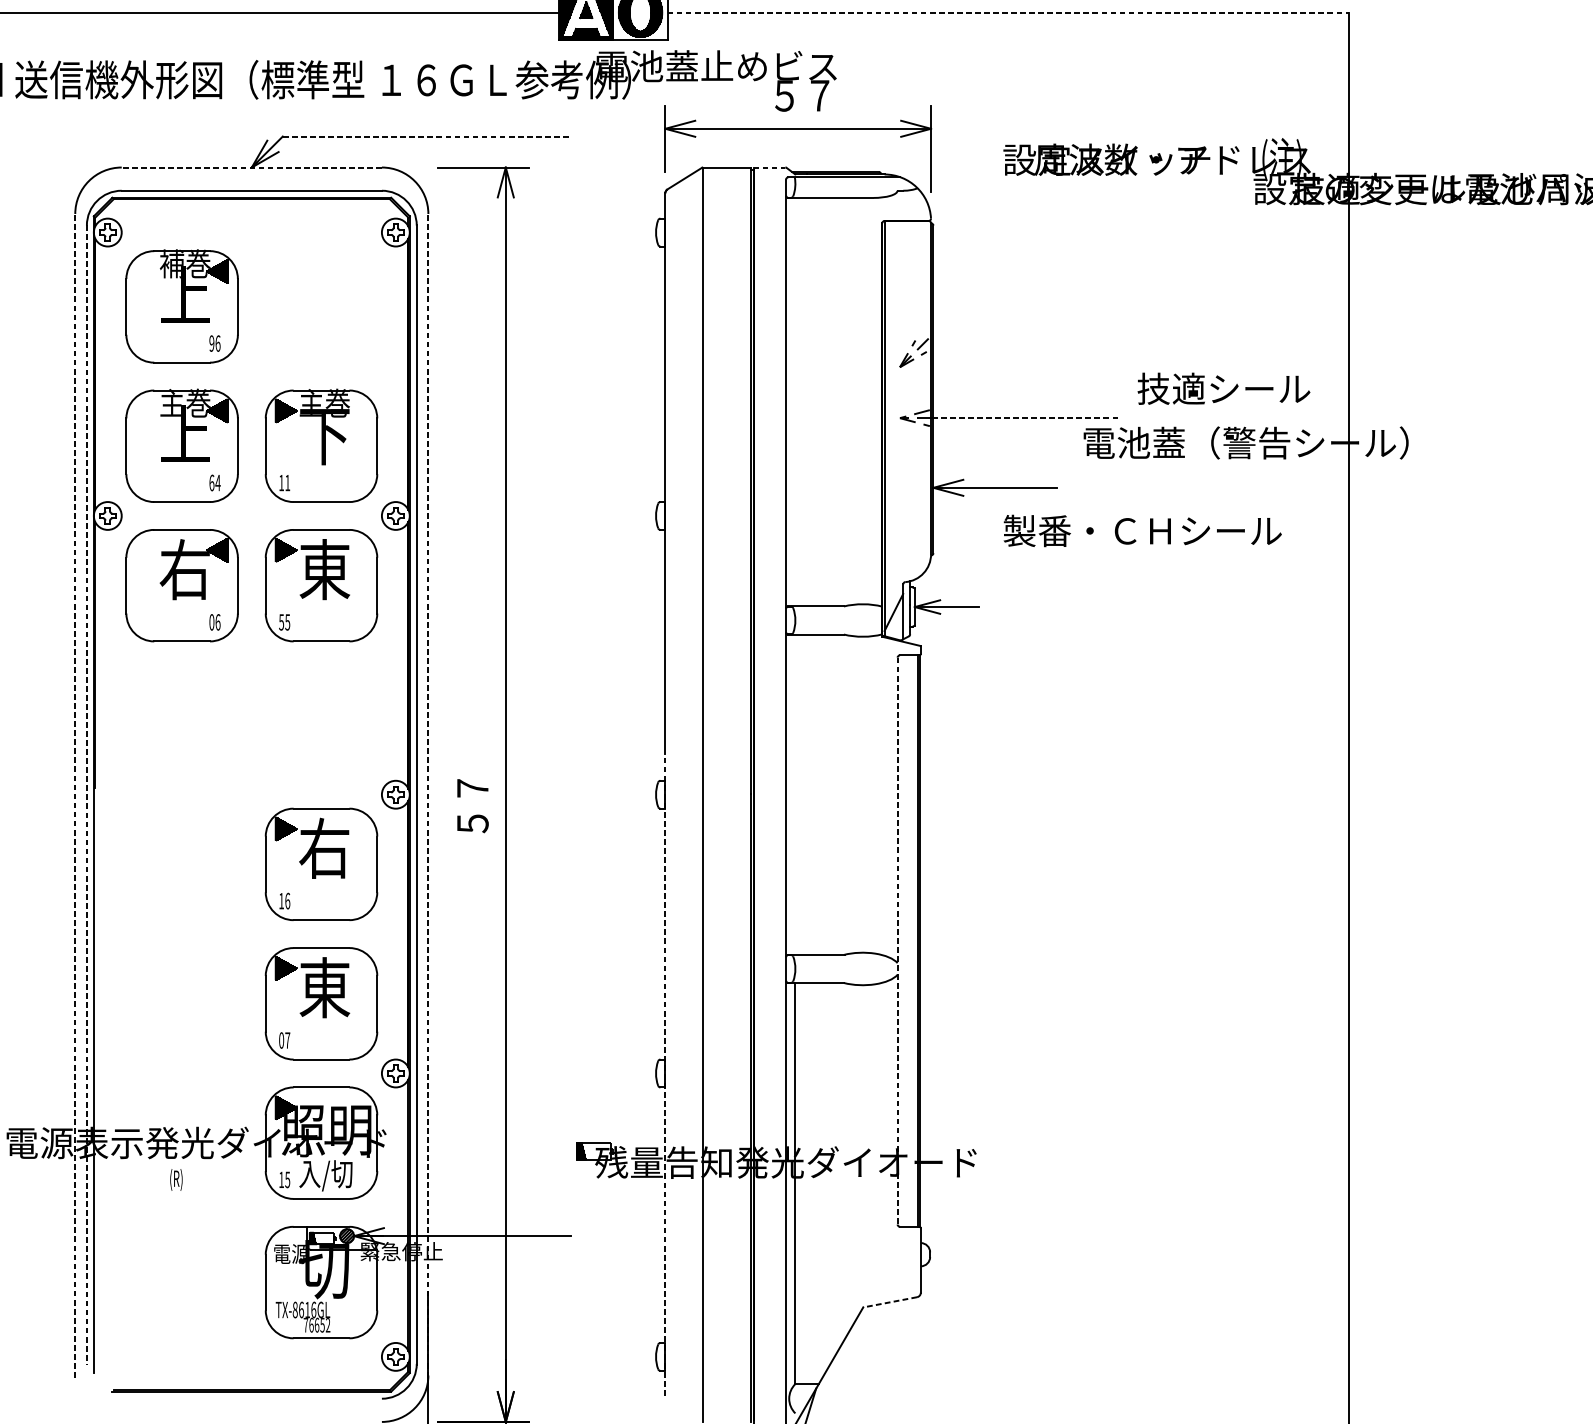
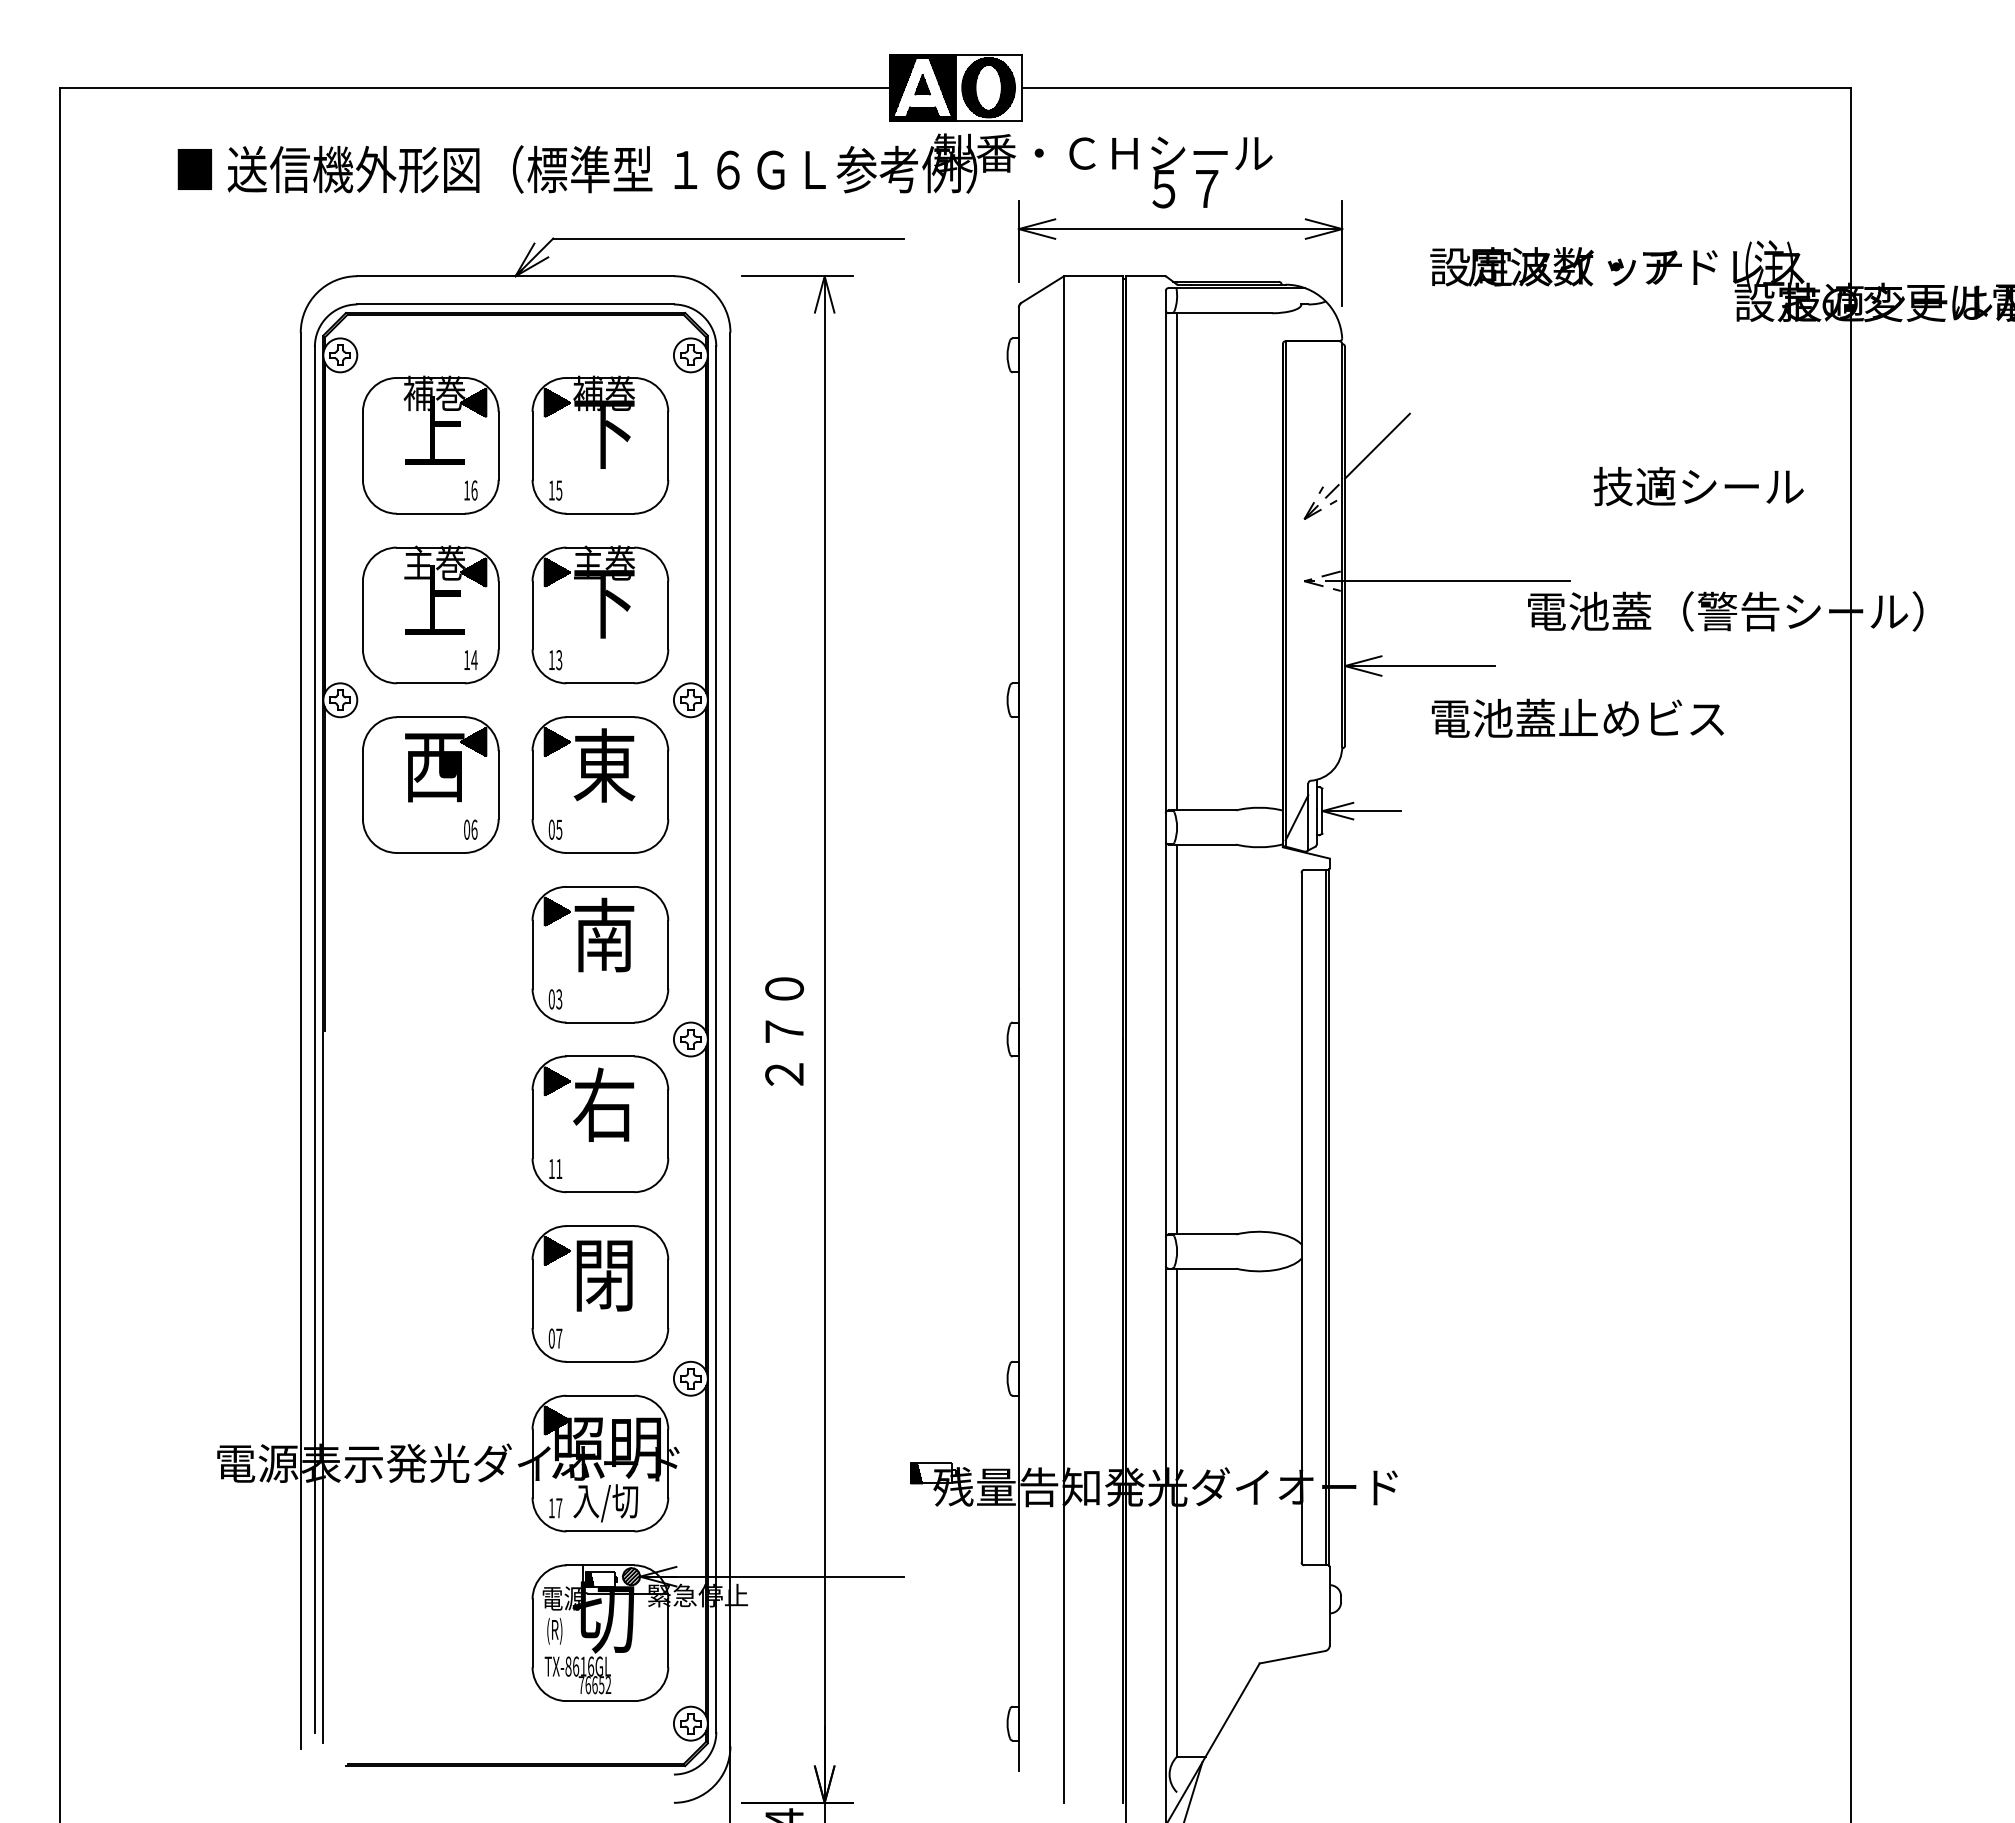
line: (1008, 12) -> (1436, 87), dashed -> solid
text: (734, 65) -> (1103, 152), 電池蓋止めビス -> 製番・ＣＨシール
line: (427, 136) -> (729, 238), dashed -> solid
line: (251, 167) -> (515, 276), dashed -> solid
line: (770, 167) -> (1146, 276), dashed -> solid
part: (321, 305) -> (600, 444), added
line: (959, 306) -> (1376, 445), added
text: (211, 343) -> (466, 490), 96 -> 16
text: (1223, 388) -> (1698, 486), moved
line: (795, 401) -> (1177, 561), added
line: (1025, 418) -> (1457, 581), dashed -> solid
text: (212, 483) -> (467, 660), 64 -> 14
text: (287, 483) -> (559, 660), 11 -> 13
text: (1142, 530) -> (1599, 718), 製番・ＣＨシール -> 電池蓋止めビス
text: (184, 569) -> (433, 765), 右 -> 西
text: (281, 622) -> (551, 829), 55 -> 05
part: (321, 724) -> (600, 954), added
text: (472, 788) -> (784, 1031), ５７ -> ２７０
line: (795, 794) -> (1177, 1039), added
line: (75, 795) -> (300, 1040), dashed -> solid
line: (86, 795) -> (314, 1040), dashed -> solid
line: (428, 795) -> (730, 1040), dashed -> solid
text: (287, 900) -> (559, 1168), 16 -> 11
line: (897, 940) -> (1301, 1217), dashed -> solid
text: (324, 987) -> (604, 1274), 東 -> 閉
line: (665, 1074) -> (1018, 1380), dashed -> solid
text: (176, 1180) -> (554, 1631), moved
text: (287, 1180) -> (559, 1508), 15 -> 17
line: (889, 1302) -> (1291, 1657), dashed -> solid

